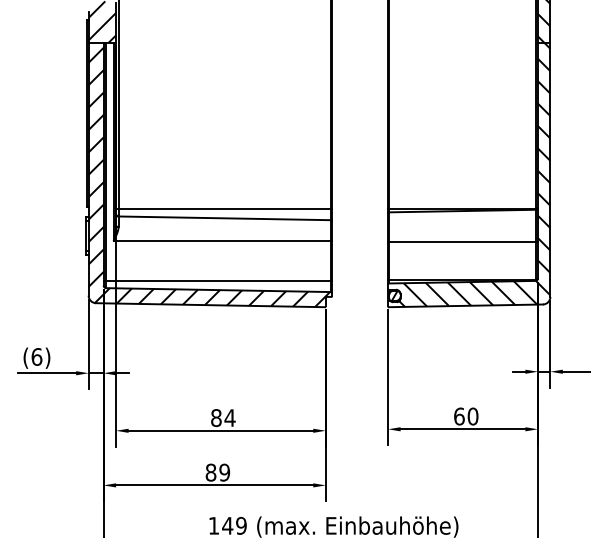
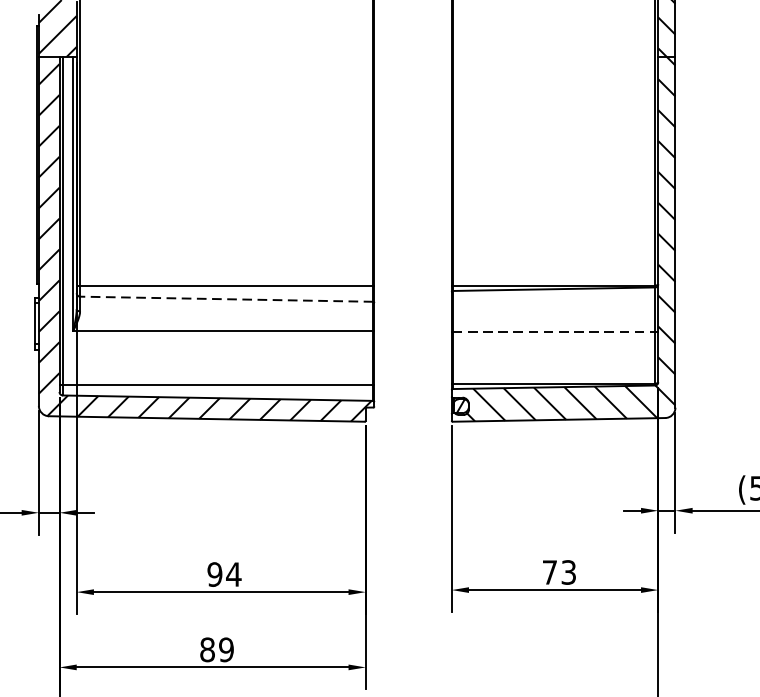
line: (224, 218) -> (226, 299), solid -> dashed
line: (462, 242) -> (554, 332), solid -> dashed
text: (466, 416) -> (559, 572), 60 -> 73
text: (216, 418) -> (215, 575), 84 -> 94

